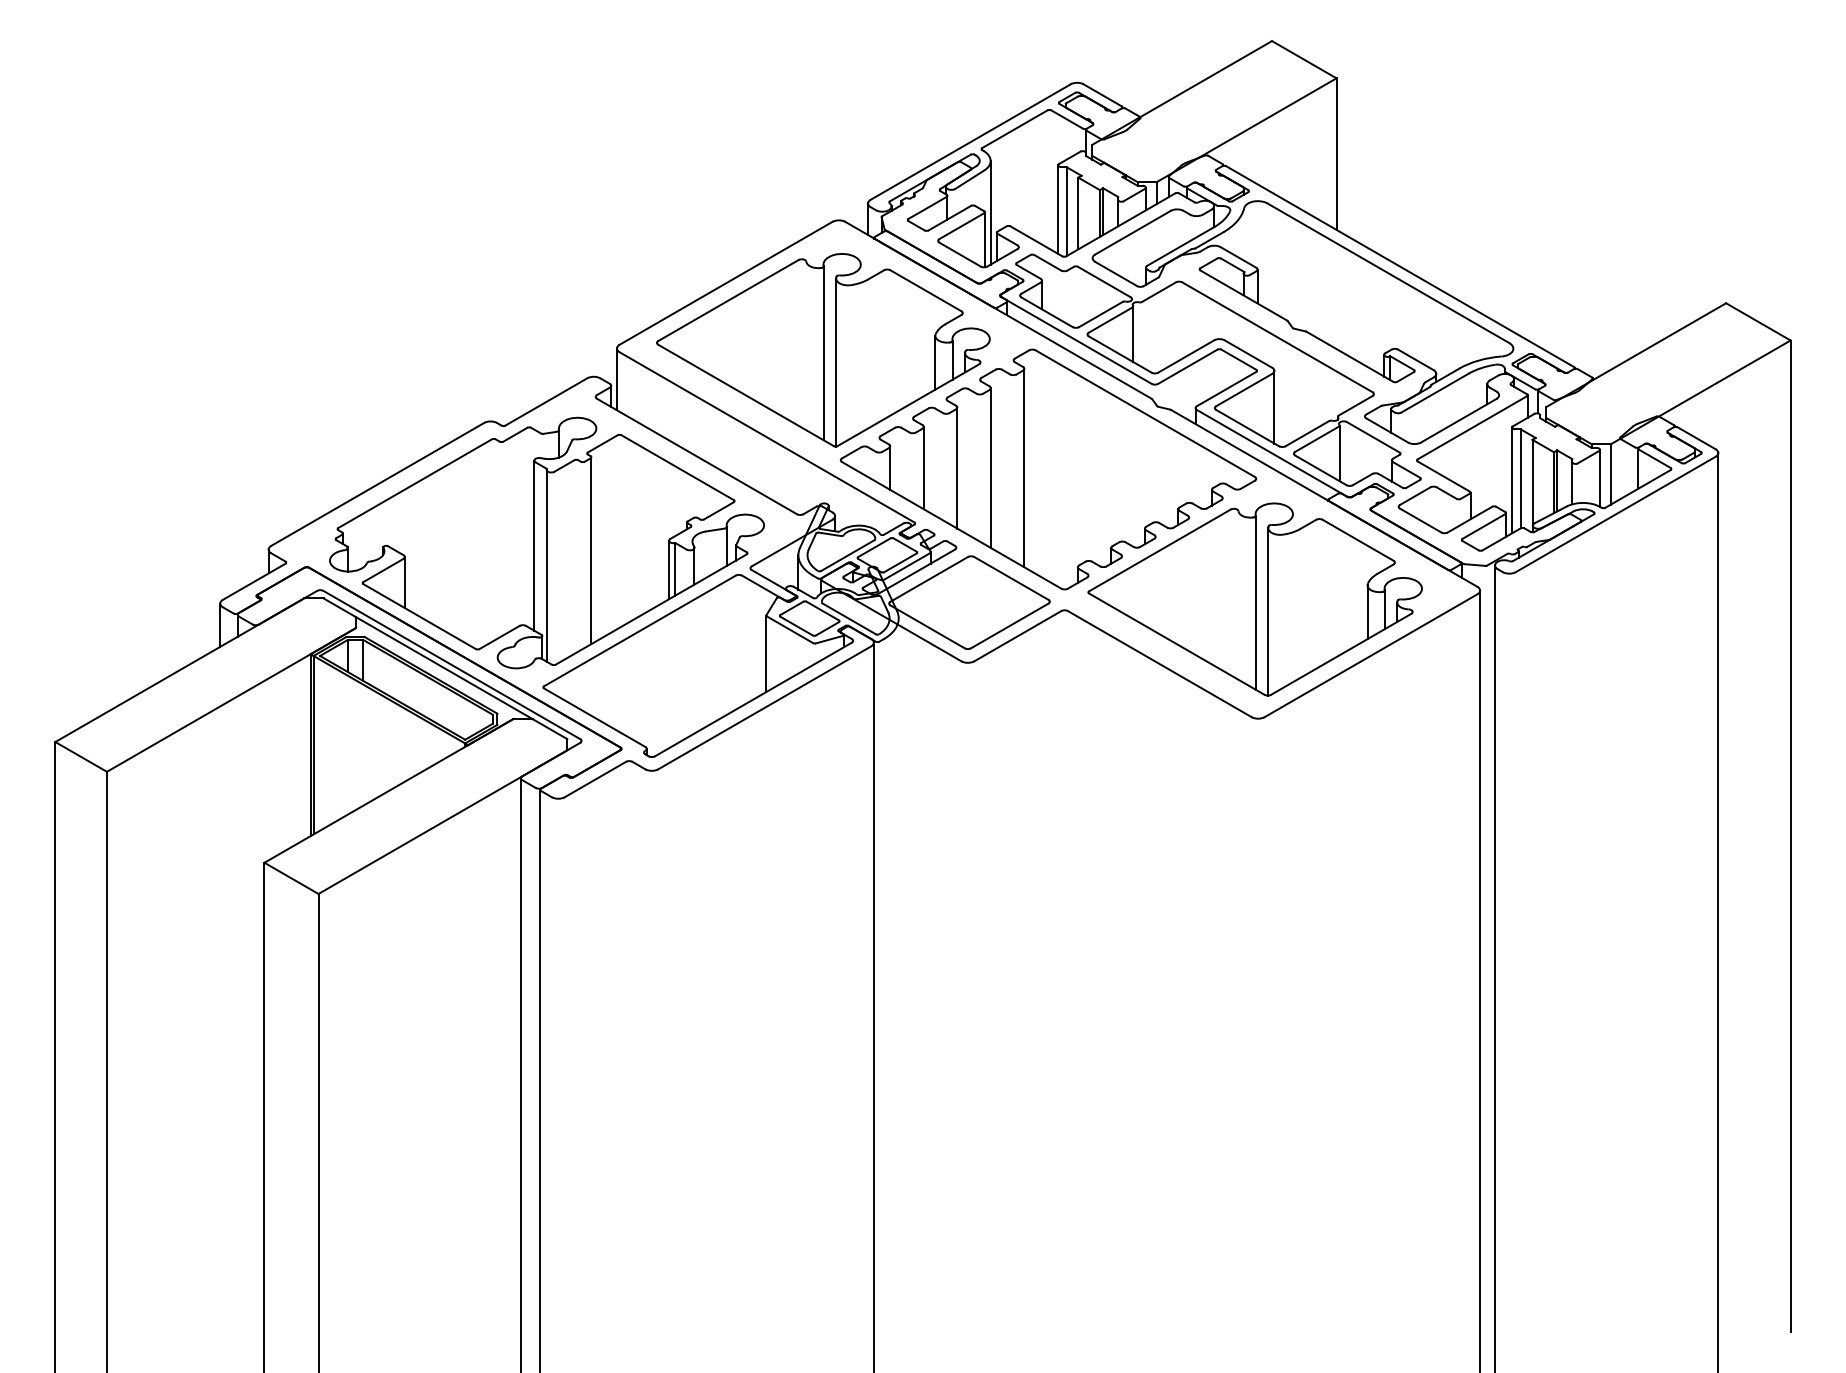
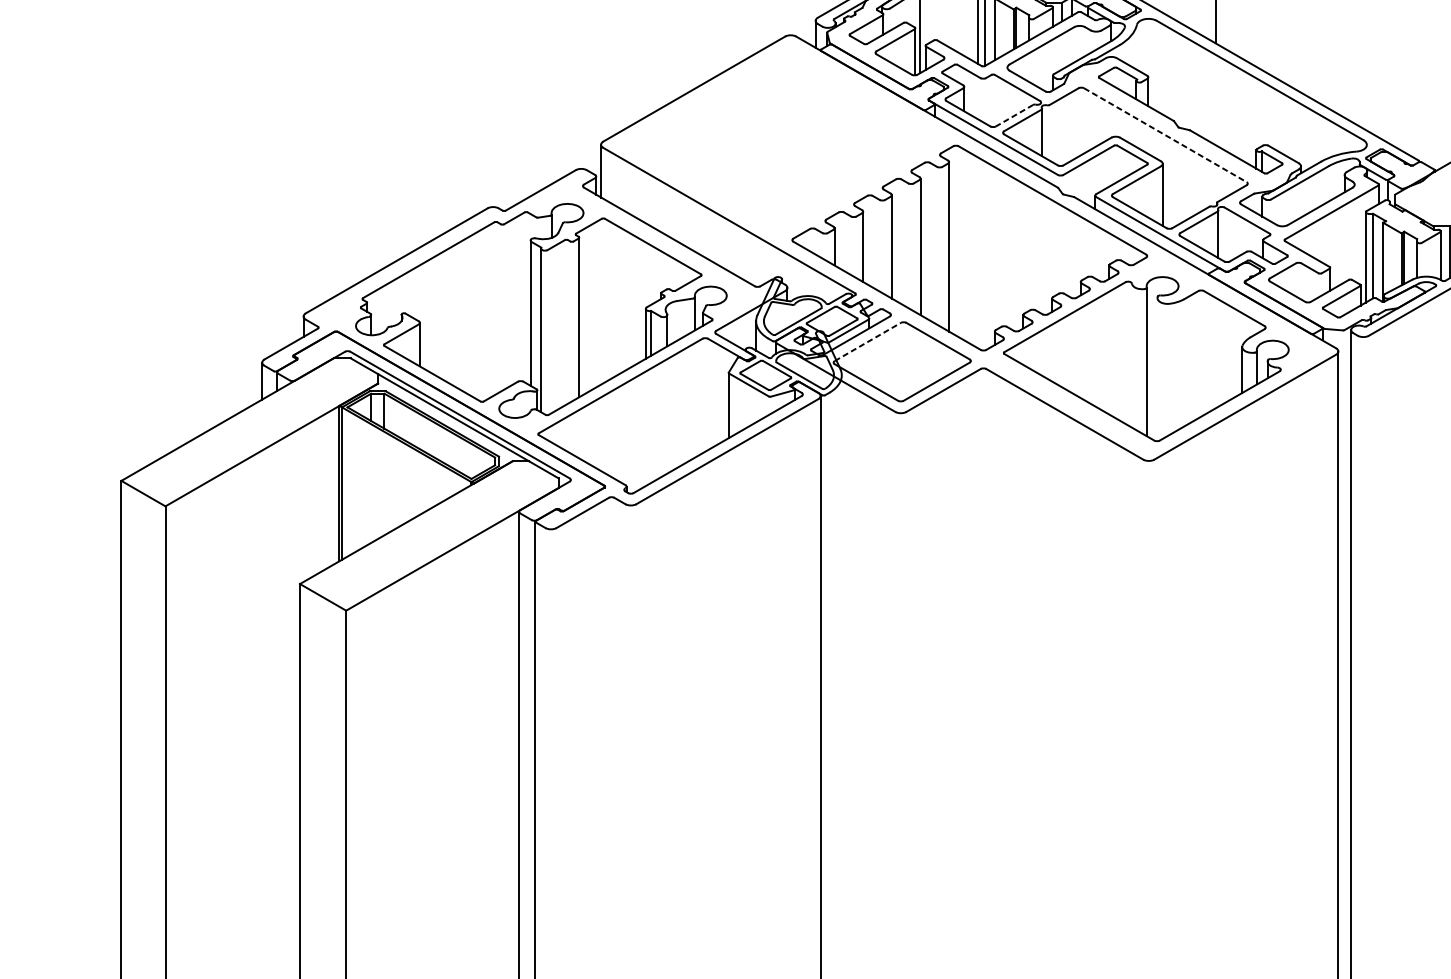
line: (1100, 314) -> (1014, 115), solid -> dashed
line: (1277, 337) -> (1165, 135), solid -> dashed
part: (823, 350) -> (777, 146), removed
line: (929, 579) -> (868, 342), solid -> dashed
line: (1268, 611) -> (1157, 369), removed

